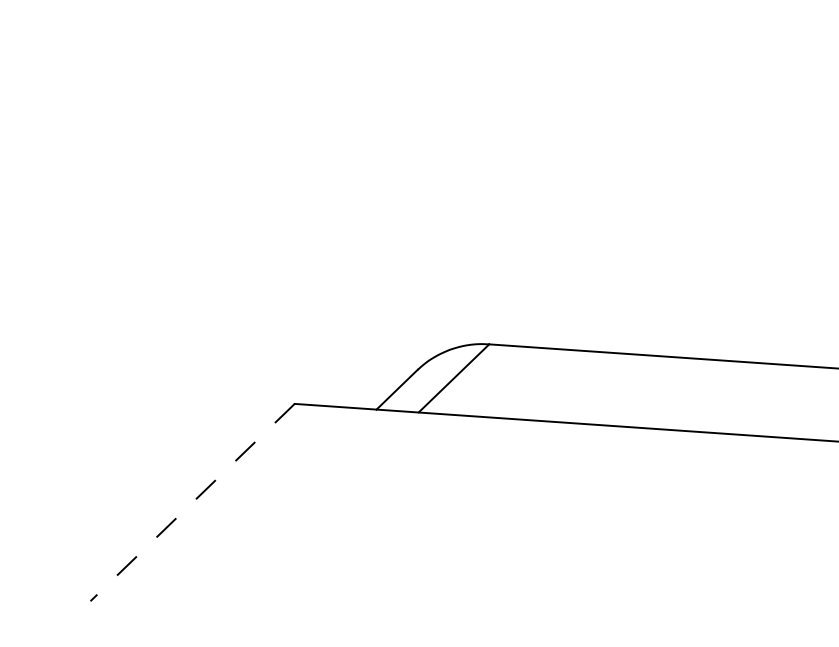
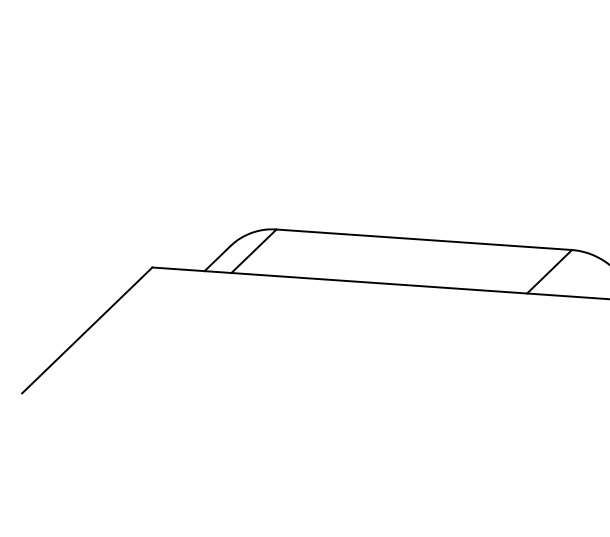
line: (192, 502) -> (87, 330), dashed -> solid

